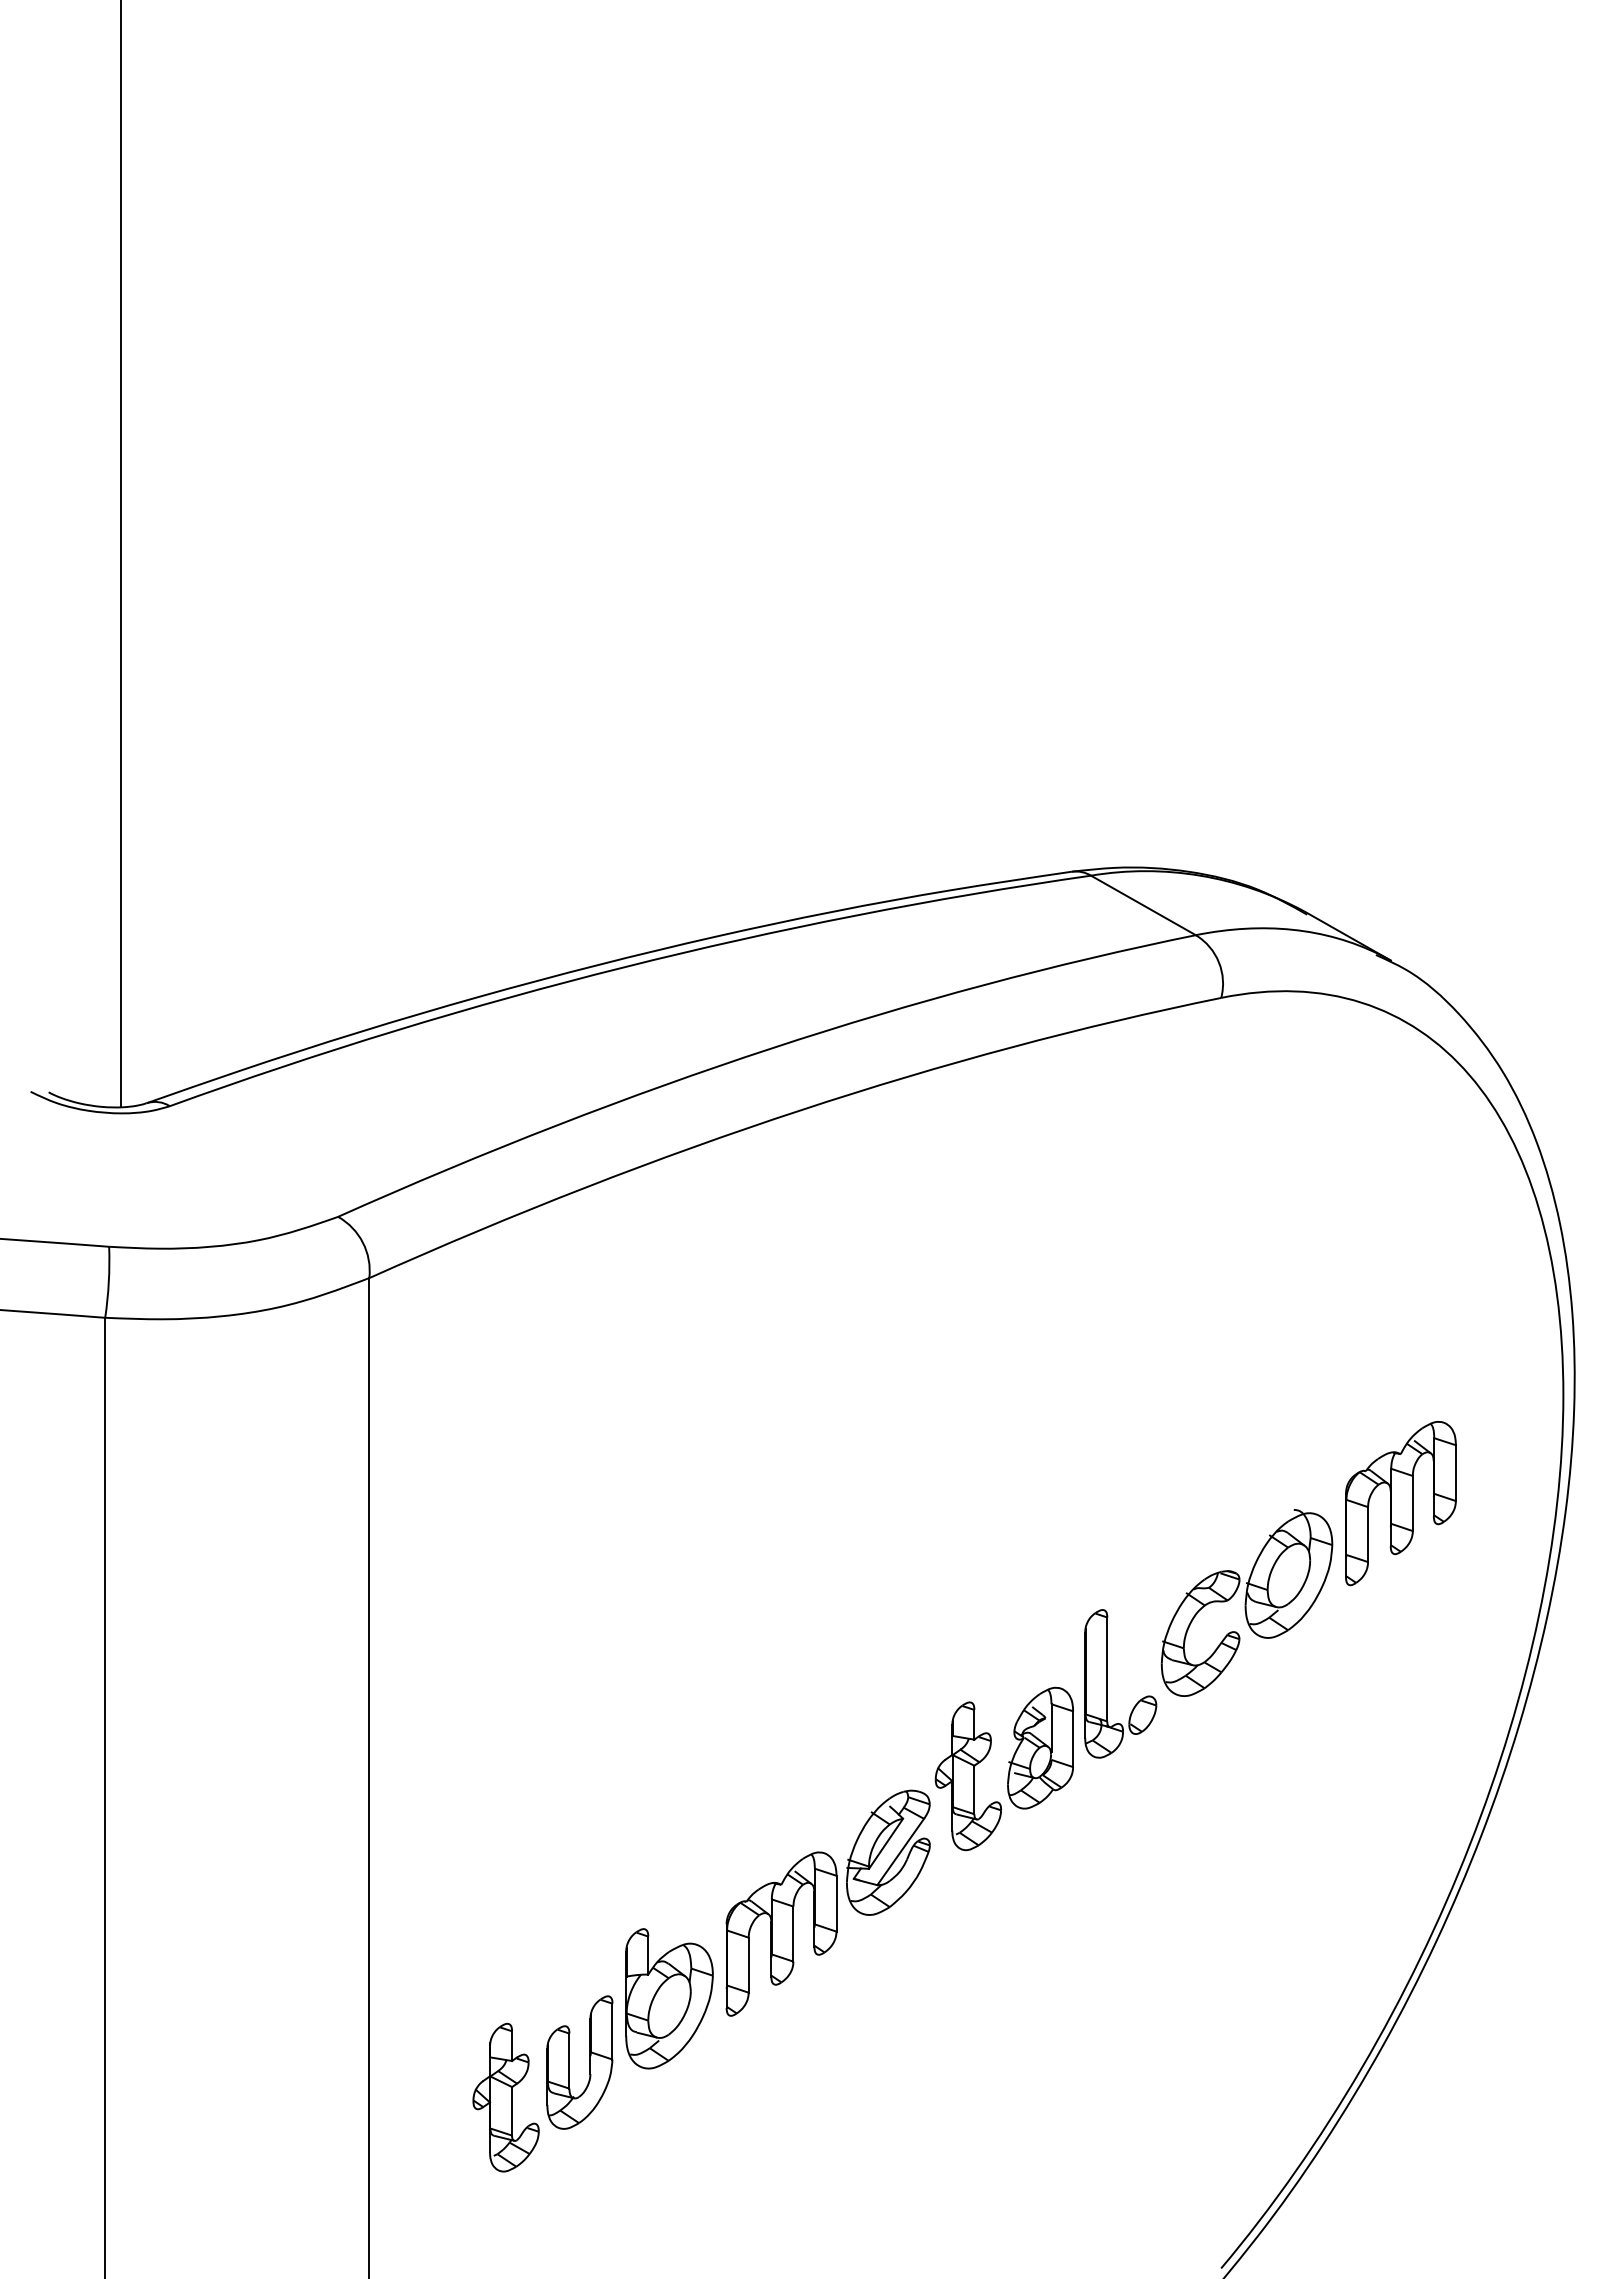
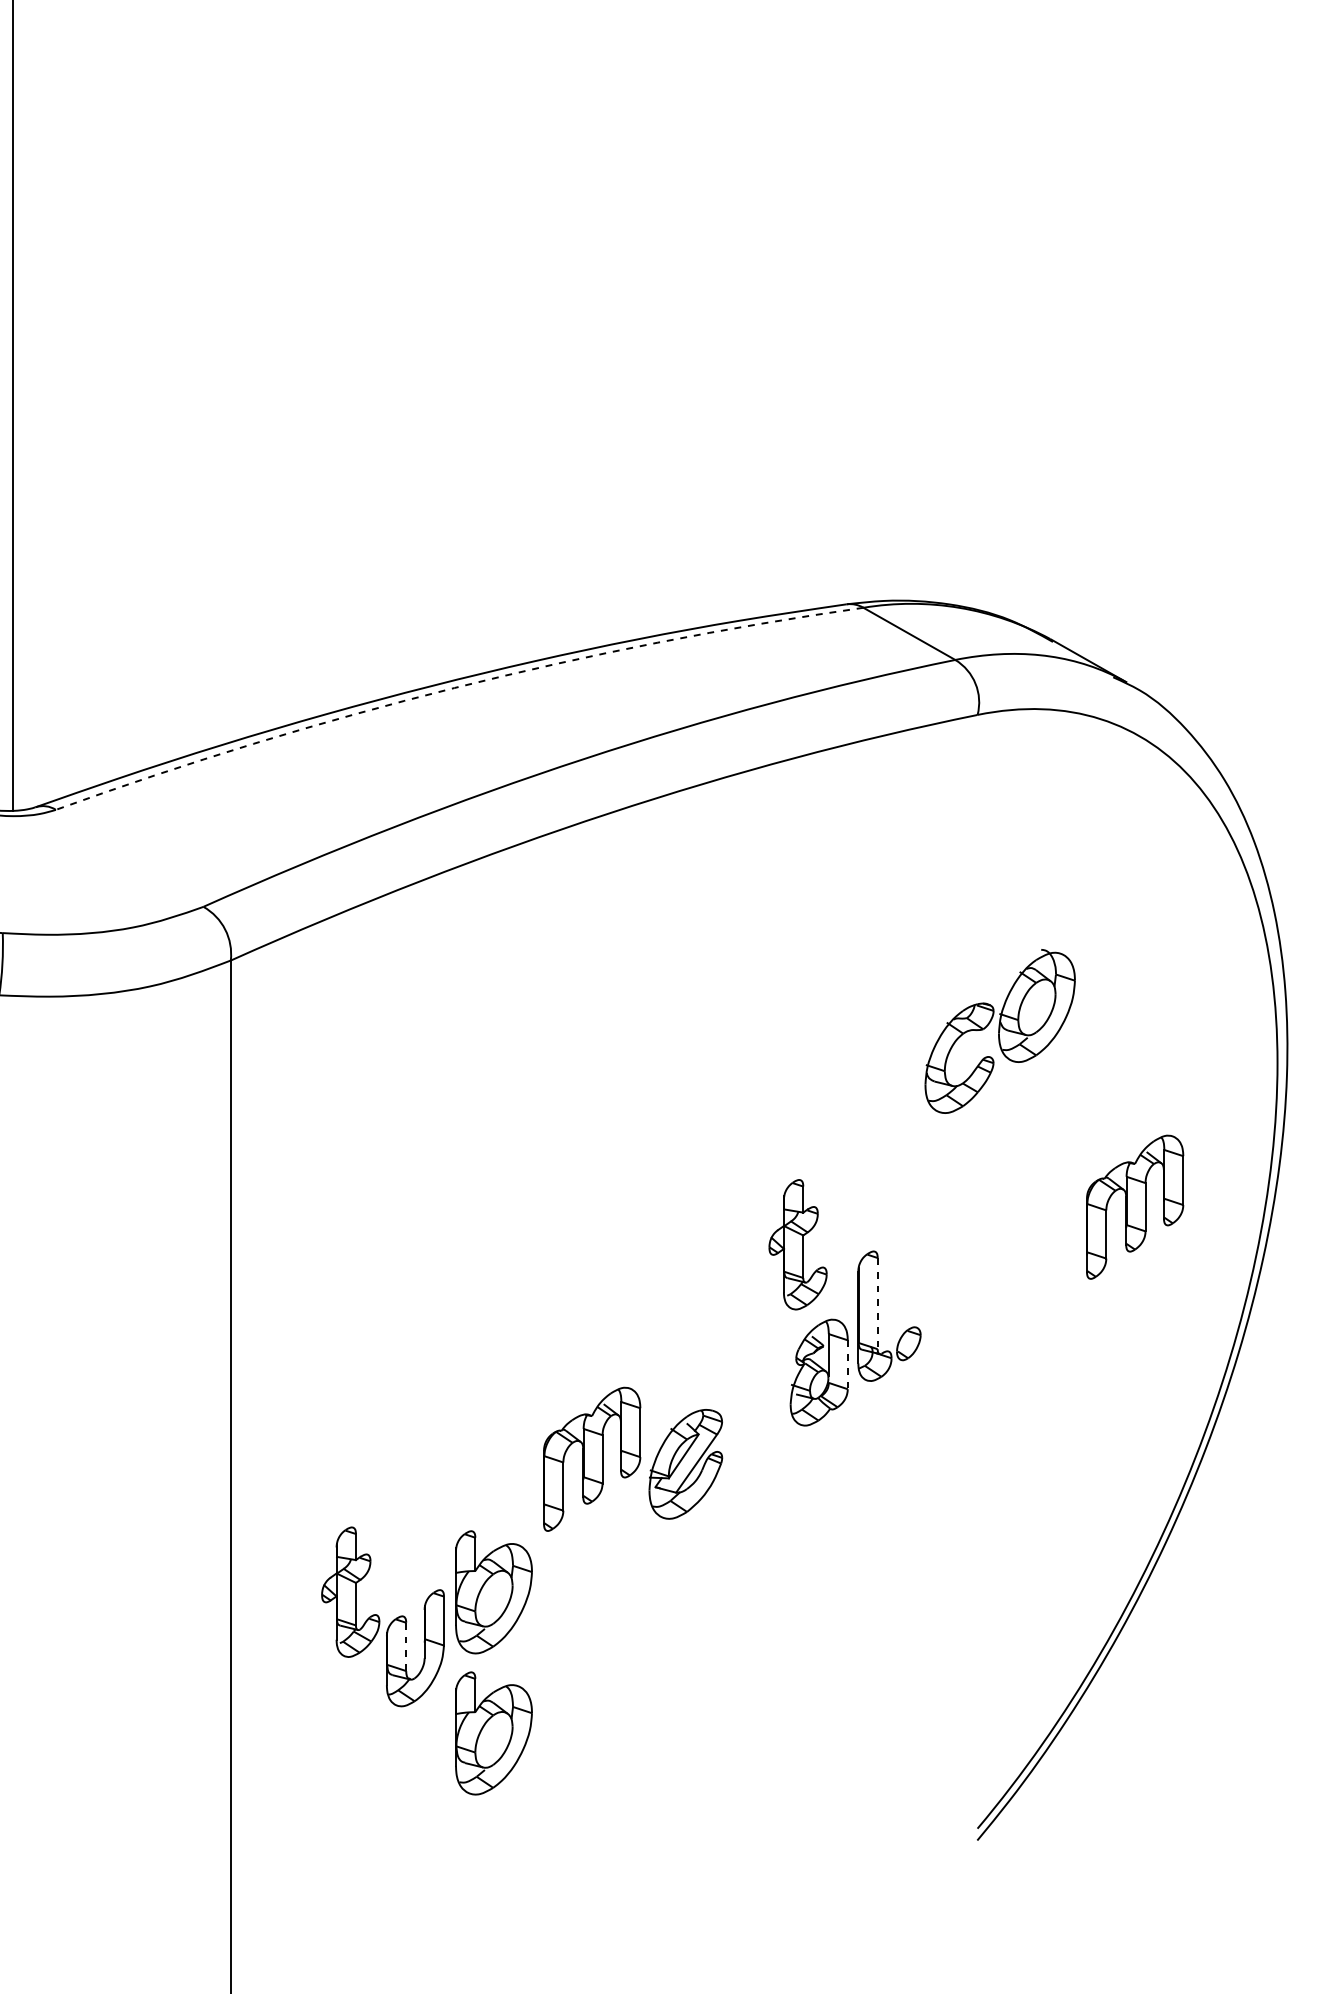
arc: (624, 967) -> (454, 688), solid -> dashed
part: (1400, 1503) -> (1134, 1207), moved
part: (1246, 1602) -> (999, 1031), moved
line: (1107, 1669) -> (877, 1303), solid -> dashed
line: (1073, 1739) -> (848, 1365), solid -> dashed
part: (967, 1776) -> (797, 1244), moved
part: (781, 1933) -> (592, 1458), moved
line: (569, 2061) -> (406, 1647), solid -> dashed
part: (505, 2097) -> (350, 1592), moved
part: (669, 2159) -> (493, 1733), added

